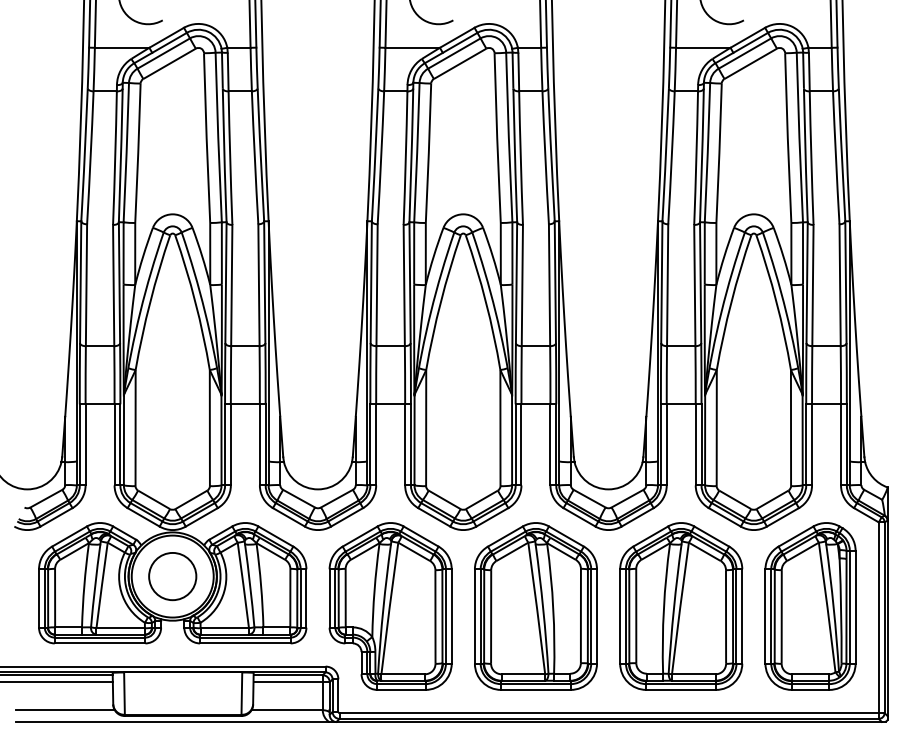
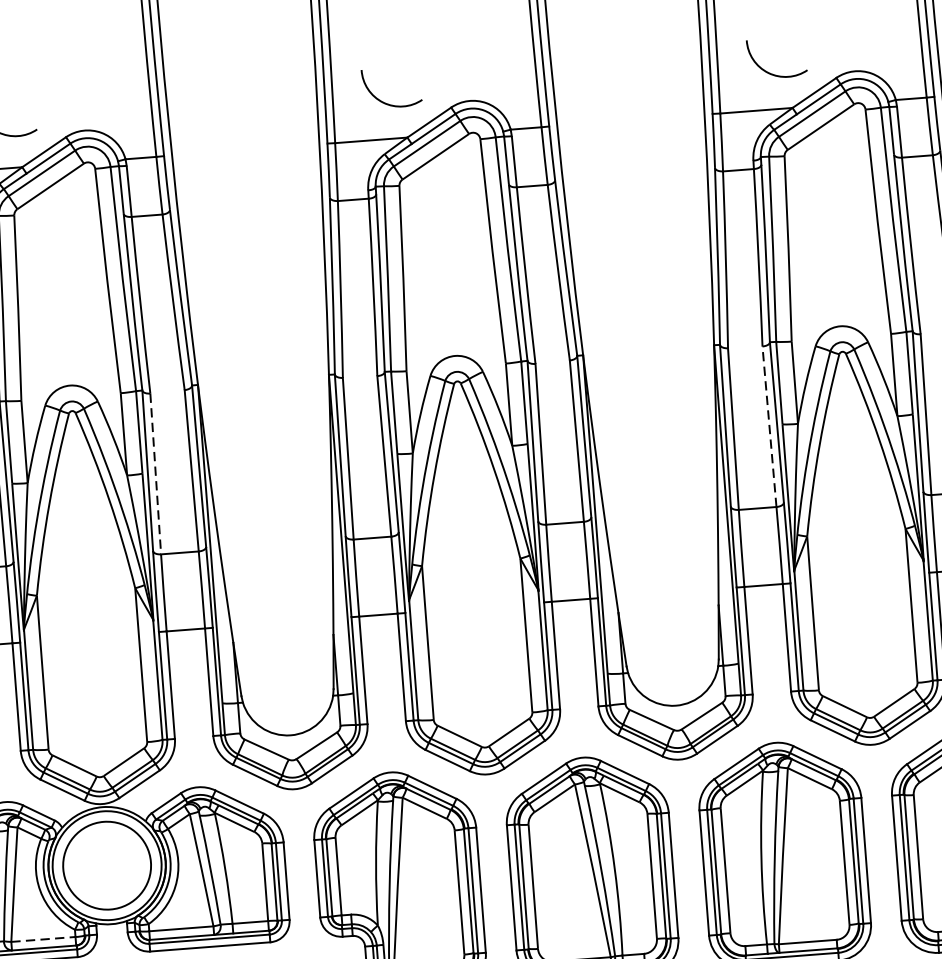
line: (231, 285) -> (155, 473), solid -> dashed
line: (694, 285) -> (769, 426), solid -> dashed
circle: (172, 576) -> (106, 865), size x1.4
line: (121, 628) -> (44, 939), solid -> dashed

